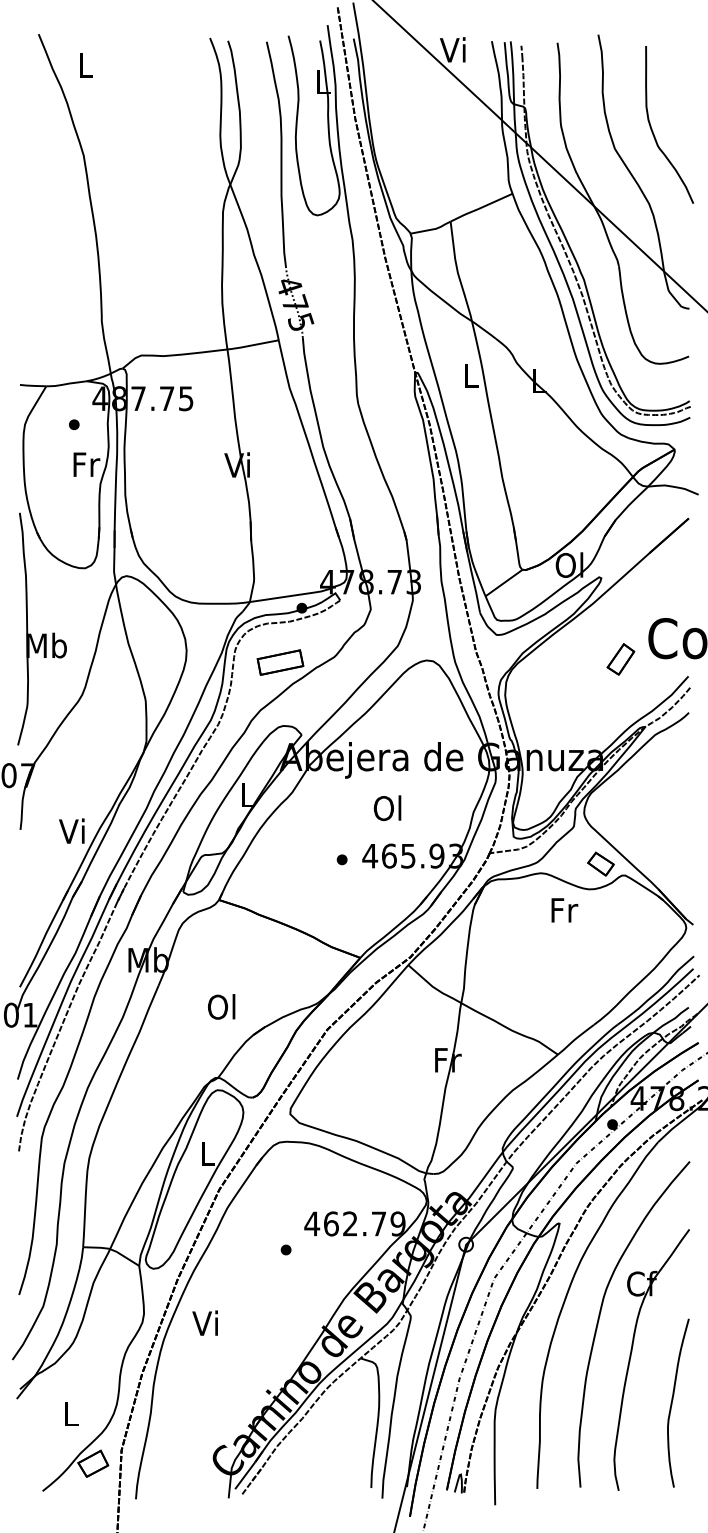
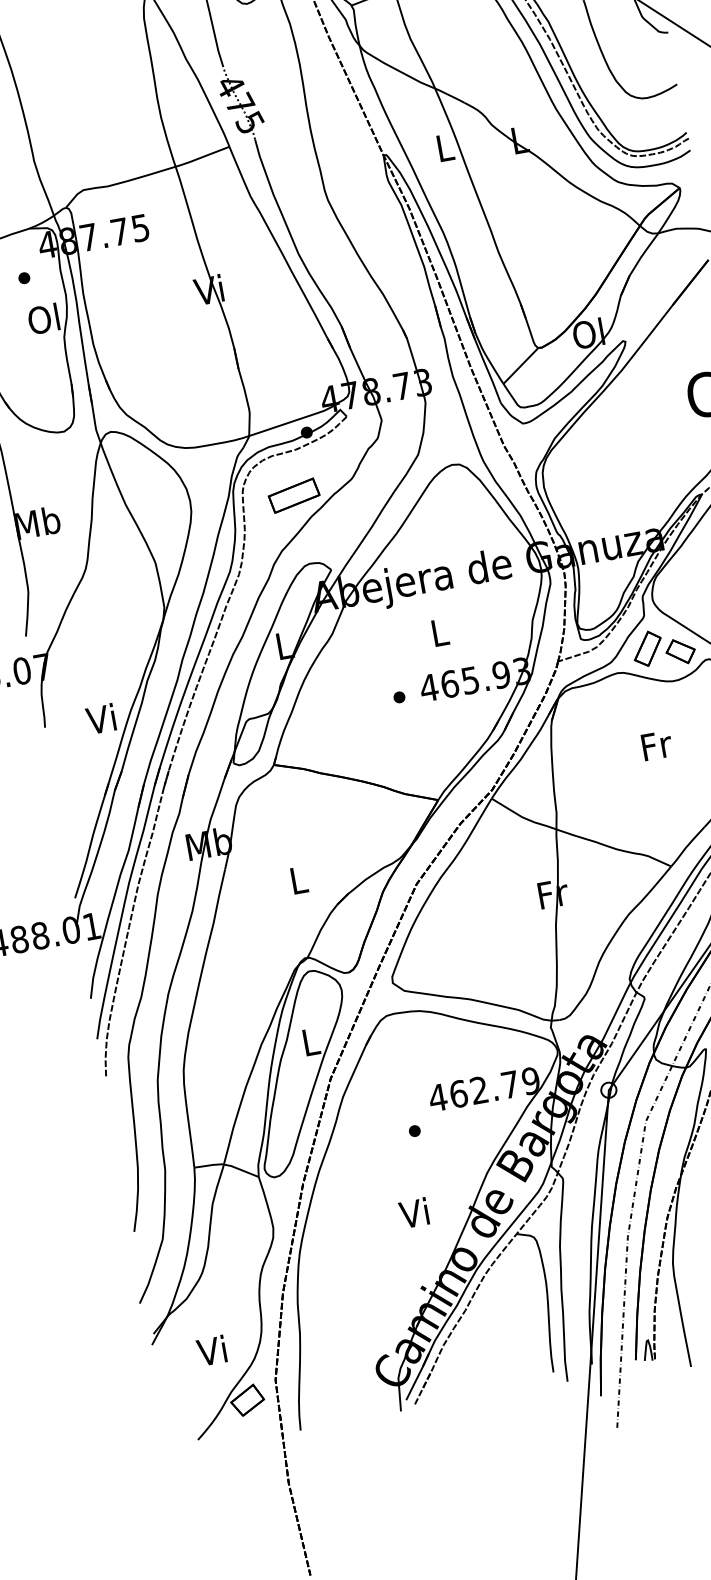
text: (85, 464) -> (44, 319), Fr -> Ol
part: (620, 659) -> (647, 649), moved
text: (387, 808) -> (438, 632), Ol -> L
text: (564, 910) -> (656, 745), moved
text: (221, 1006) -> (297, 879), Ol -> L
text: (204, 1322) -> (413, 1212), moved
text: (68, 1413) -> (210, 1350), L -> Vi

